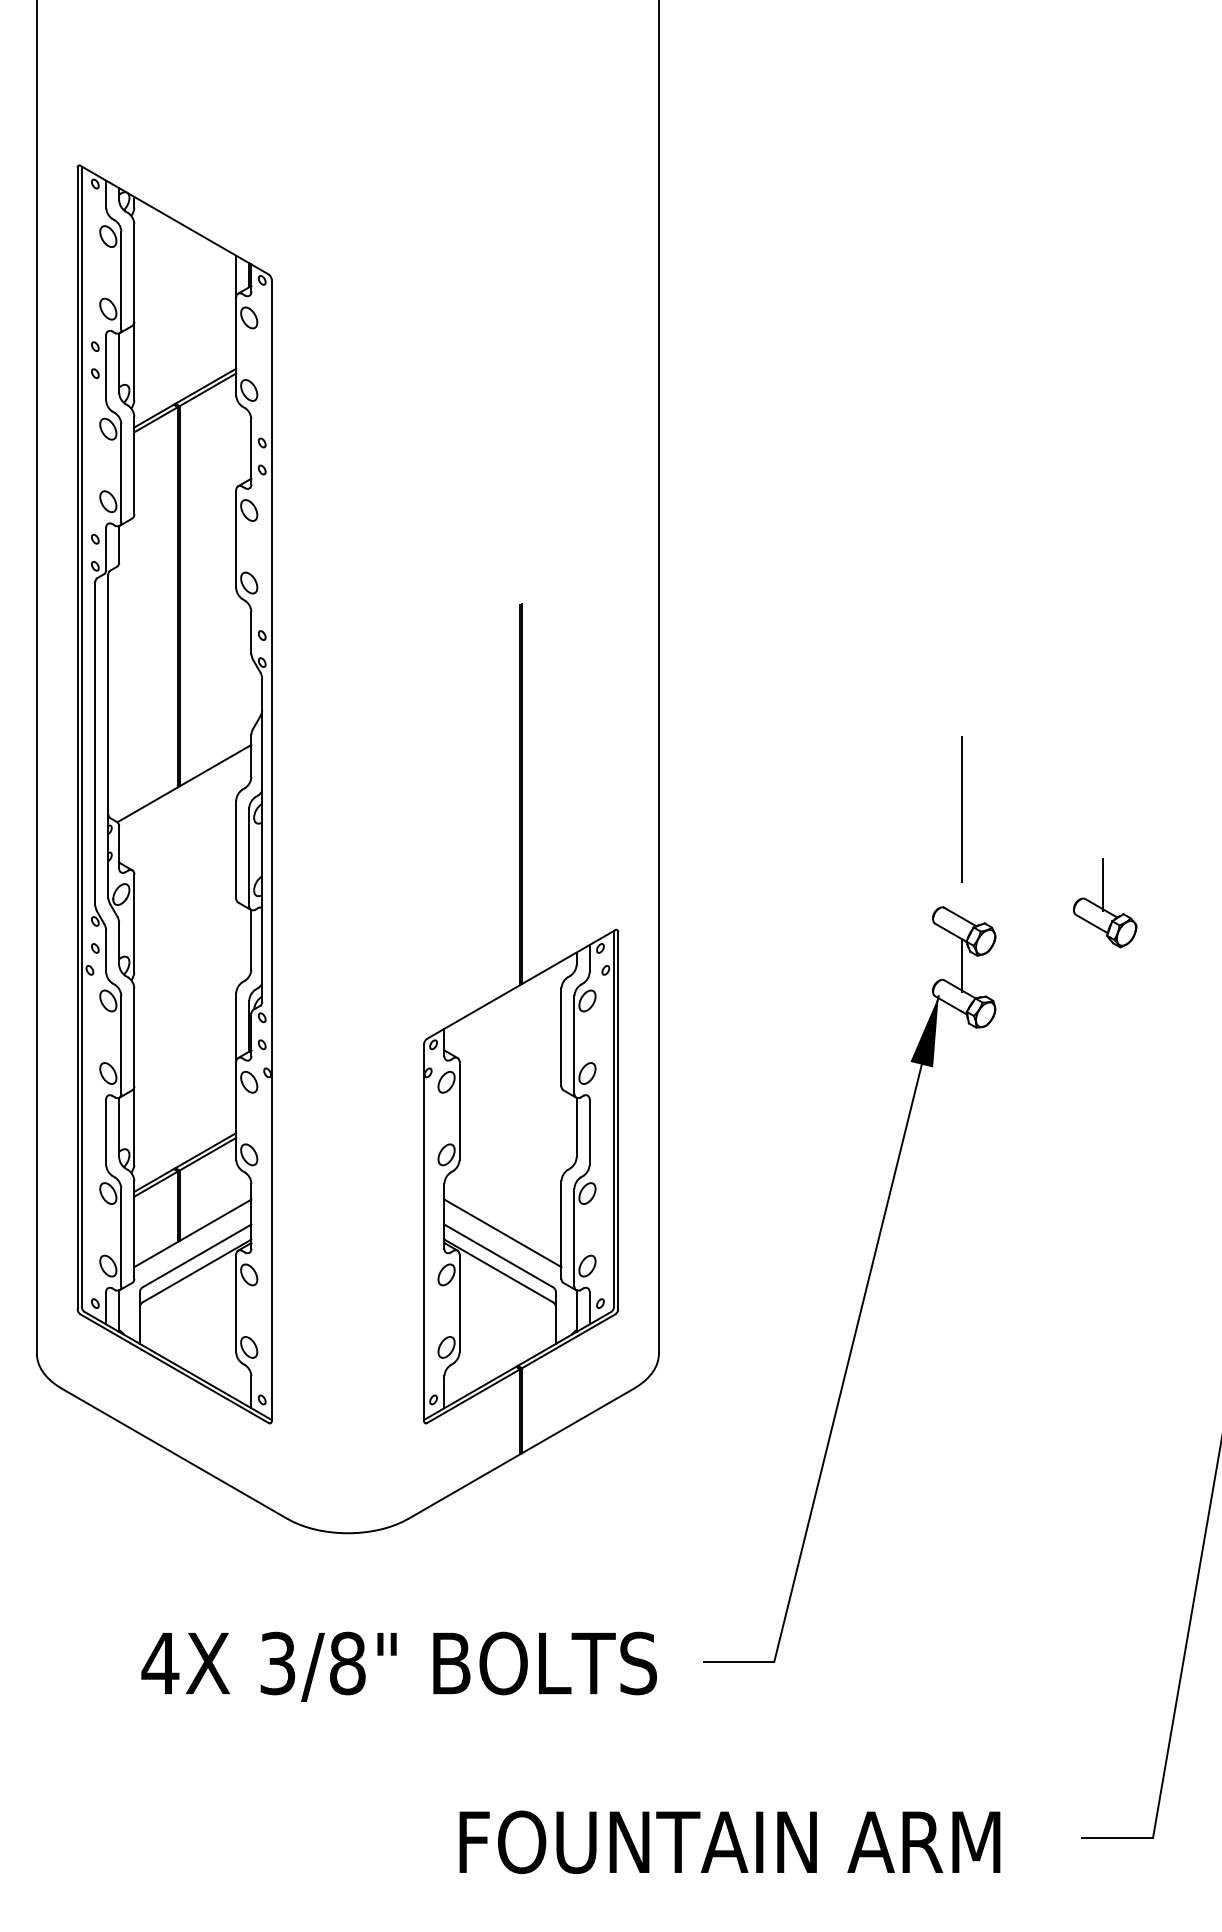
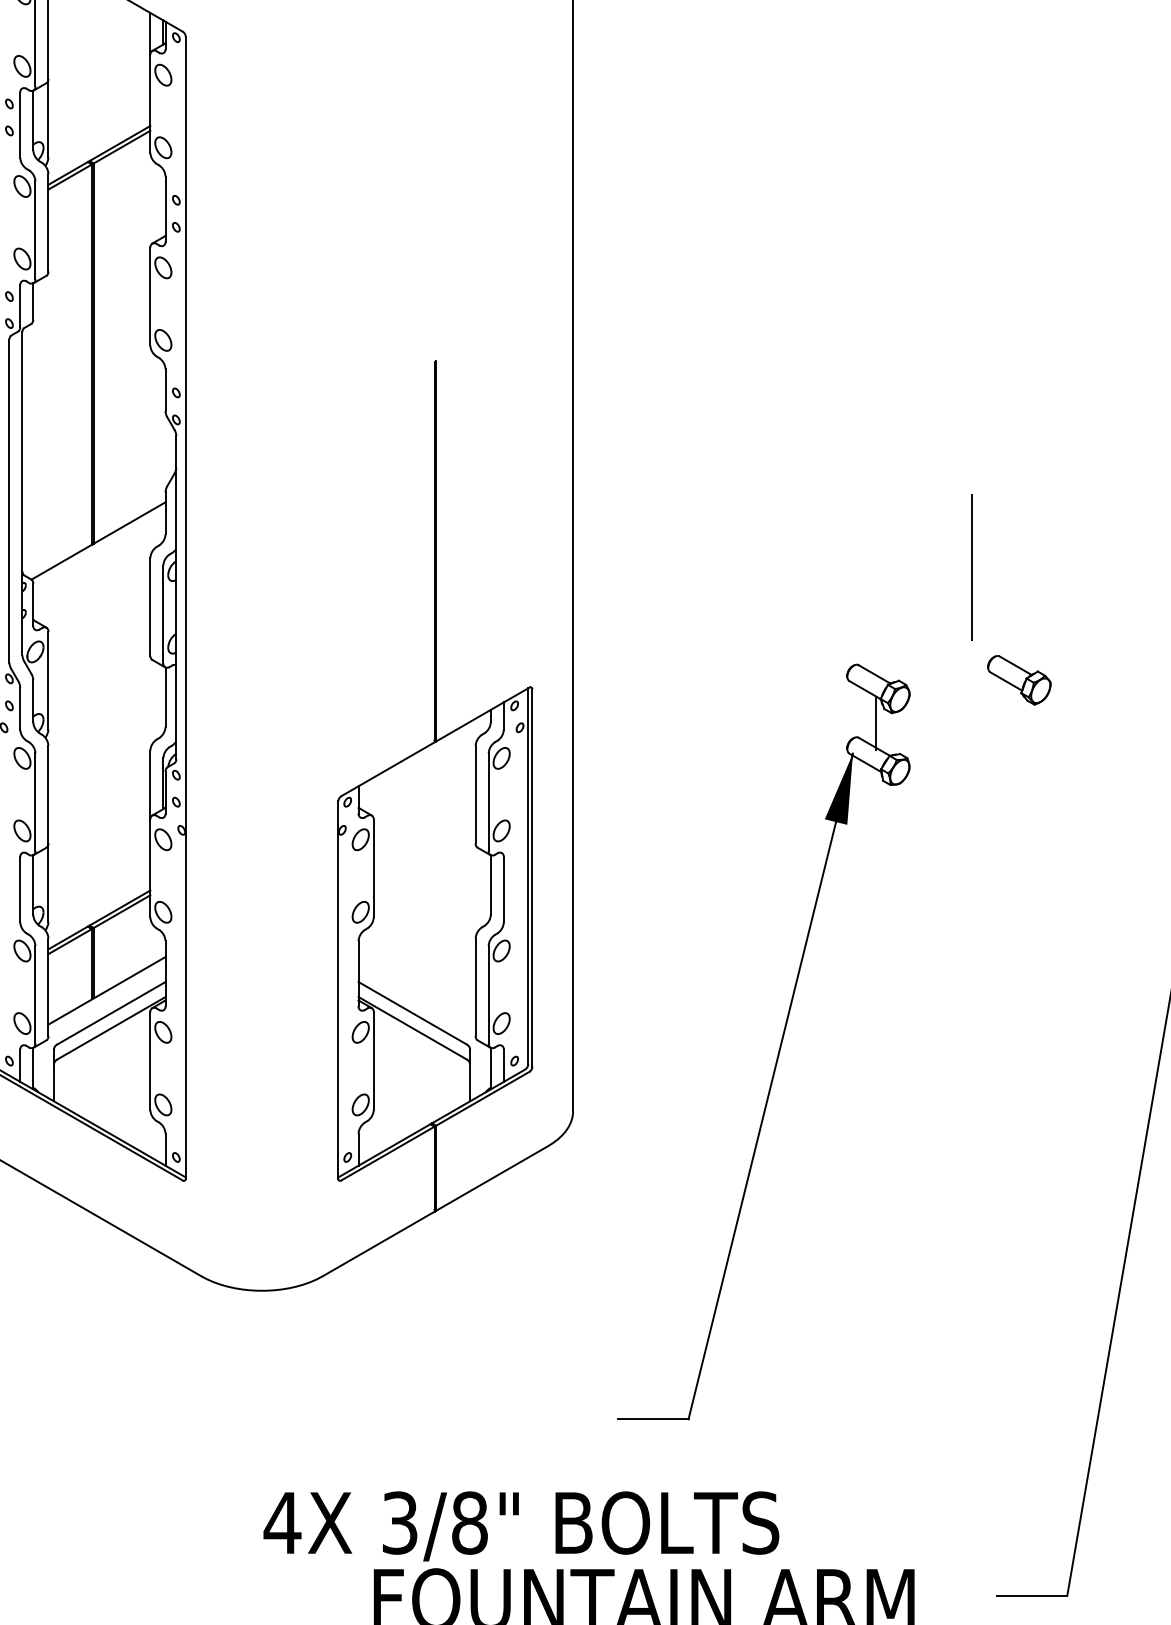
line: (961, 809) -> (971, 566), moved
line: (1102, 884) -> (1016, 641), removed
line: (502, 1233) -> (416, 990), removed
text: (398, 1666) -> (520, 1526), moved

